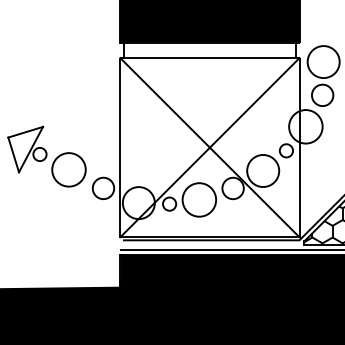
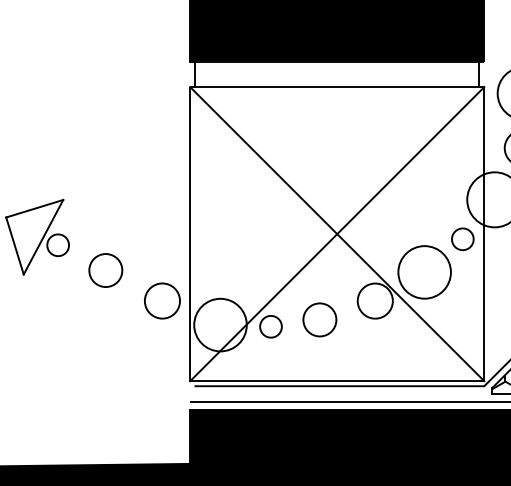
circle: (68, 169) -> (105, 269), size x0.6
circle: (199, 199) -> (320, 319), size x0.6

